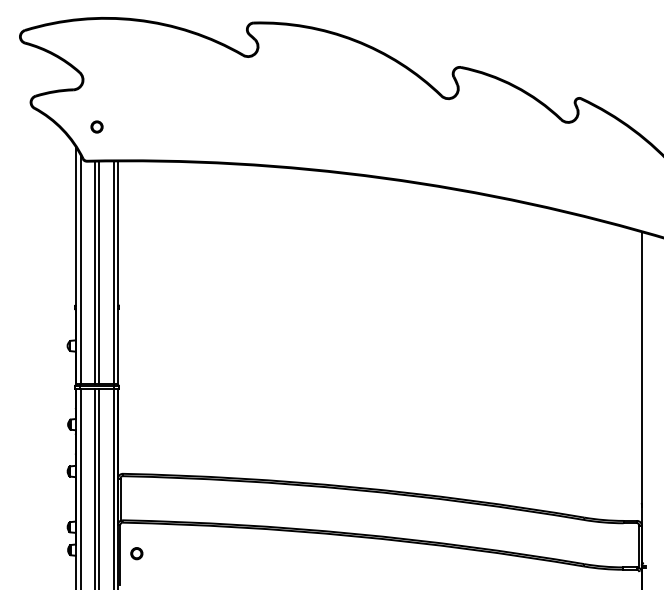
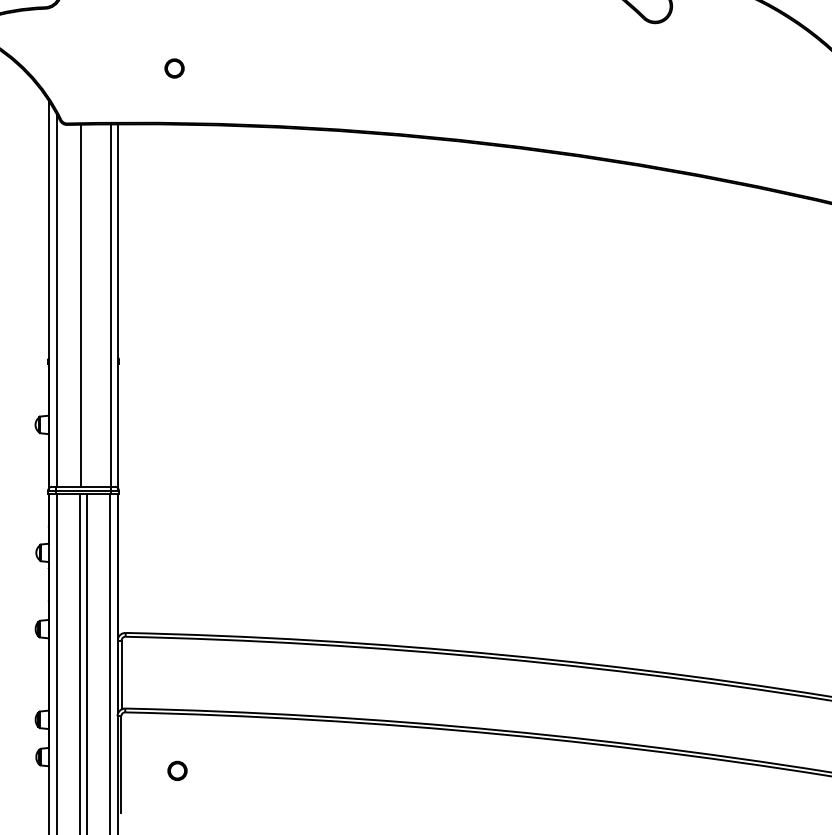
circle: (96, 126) -> (173, 67), moved
line: (99, 272) -> (87, 305), removed
circle: (136, 553) -> (176, 770), moved

